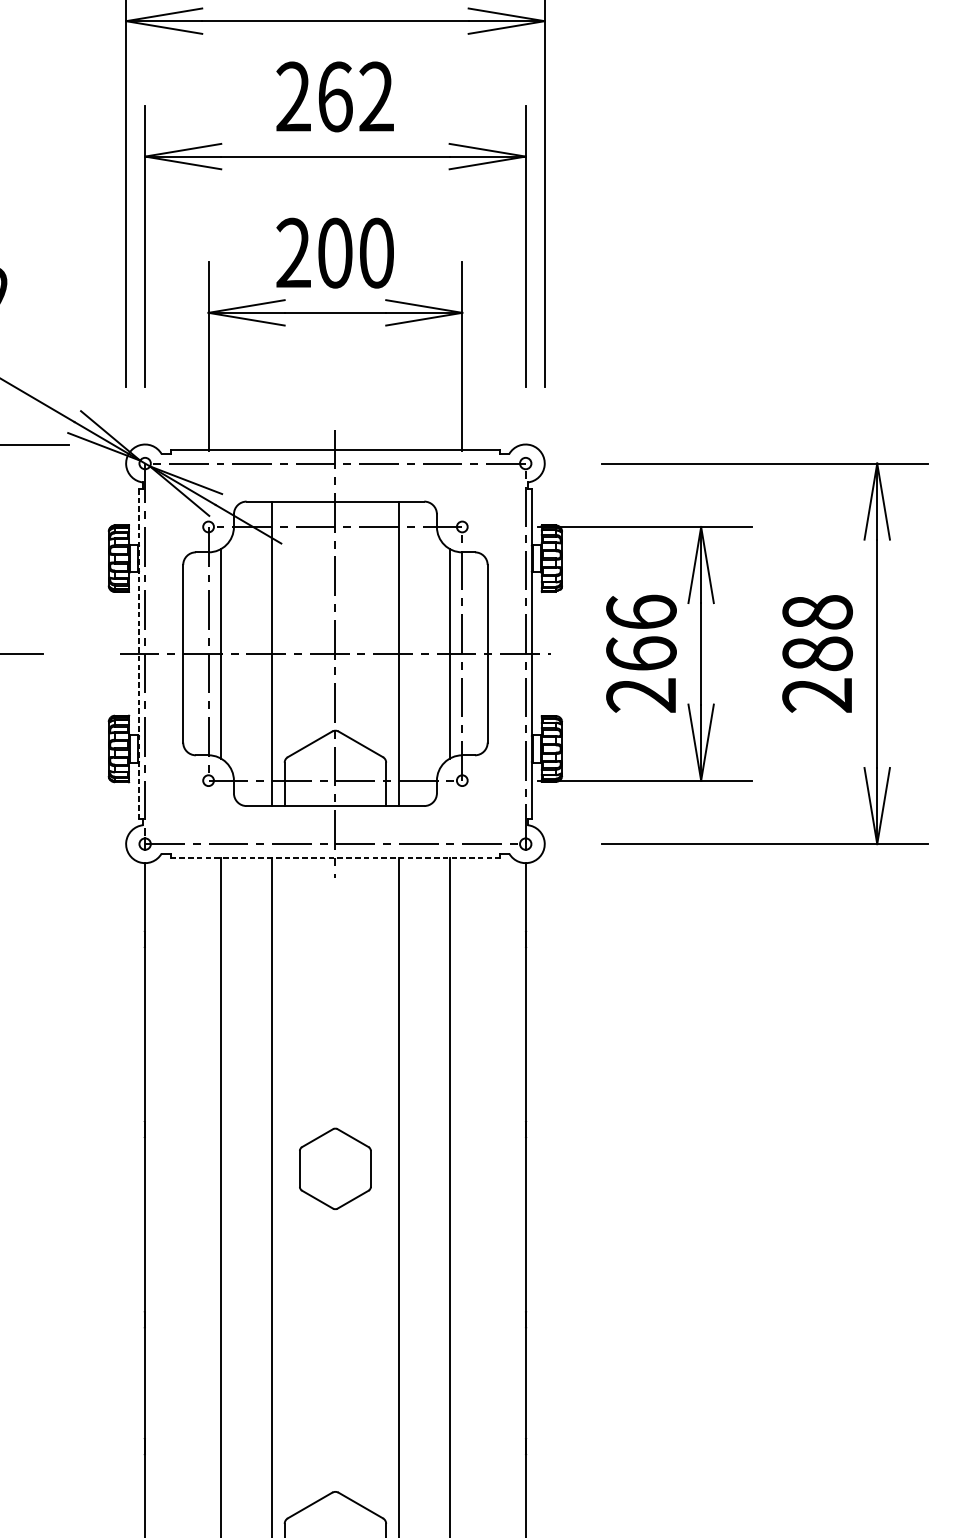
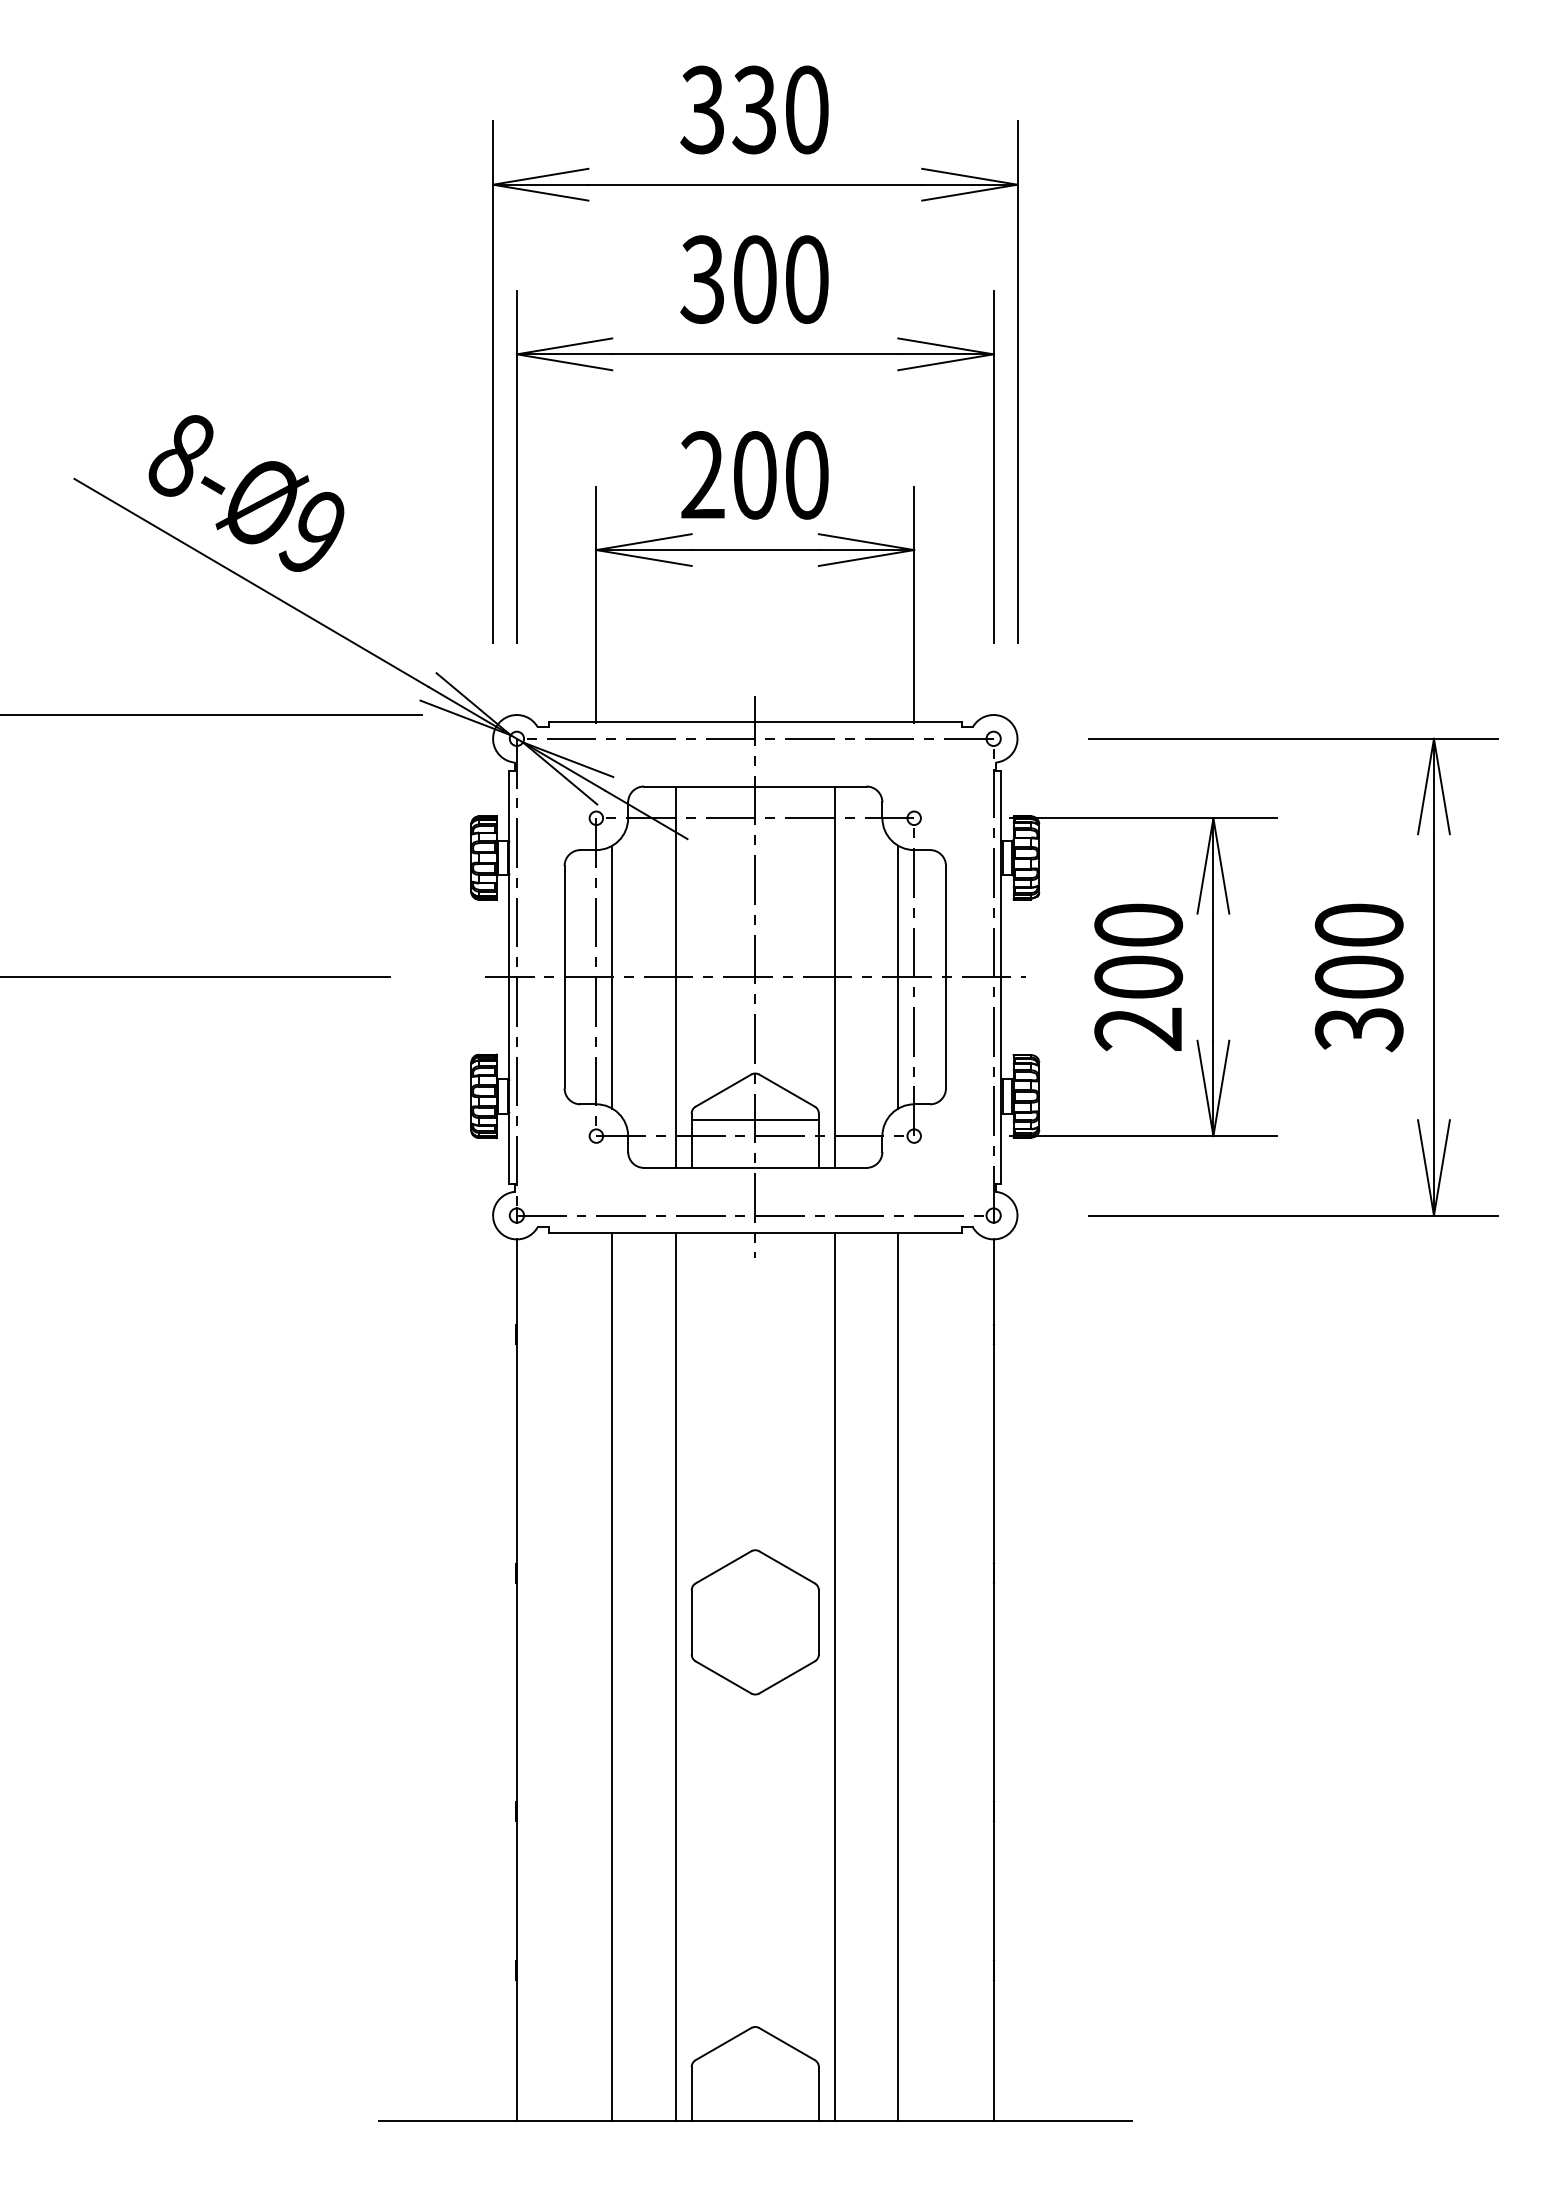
text: (334, 96) -> (754, 279), 262 -> 300
text: (641, 632) -> (1138, 950), 266 -> 200
line: (139, 654) -> (509, 977), dashed -> solid
text: (816, 654) -> (1358, 977), 288 -> 300
line: (334, 768) -> (754, 1120), added
line: (335, 857) -> (755, 1232), dashed -> solid
part: (334, 1168) -> (754, 1622), size x1.43

